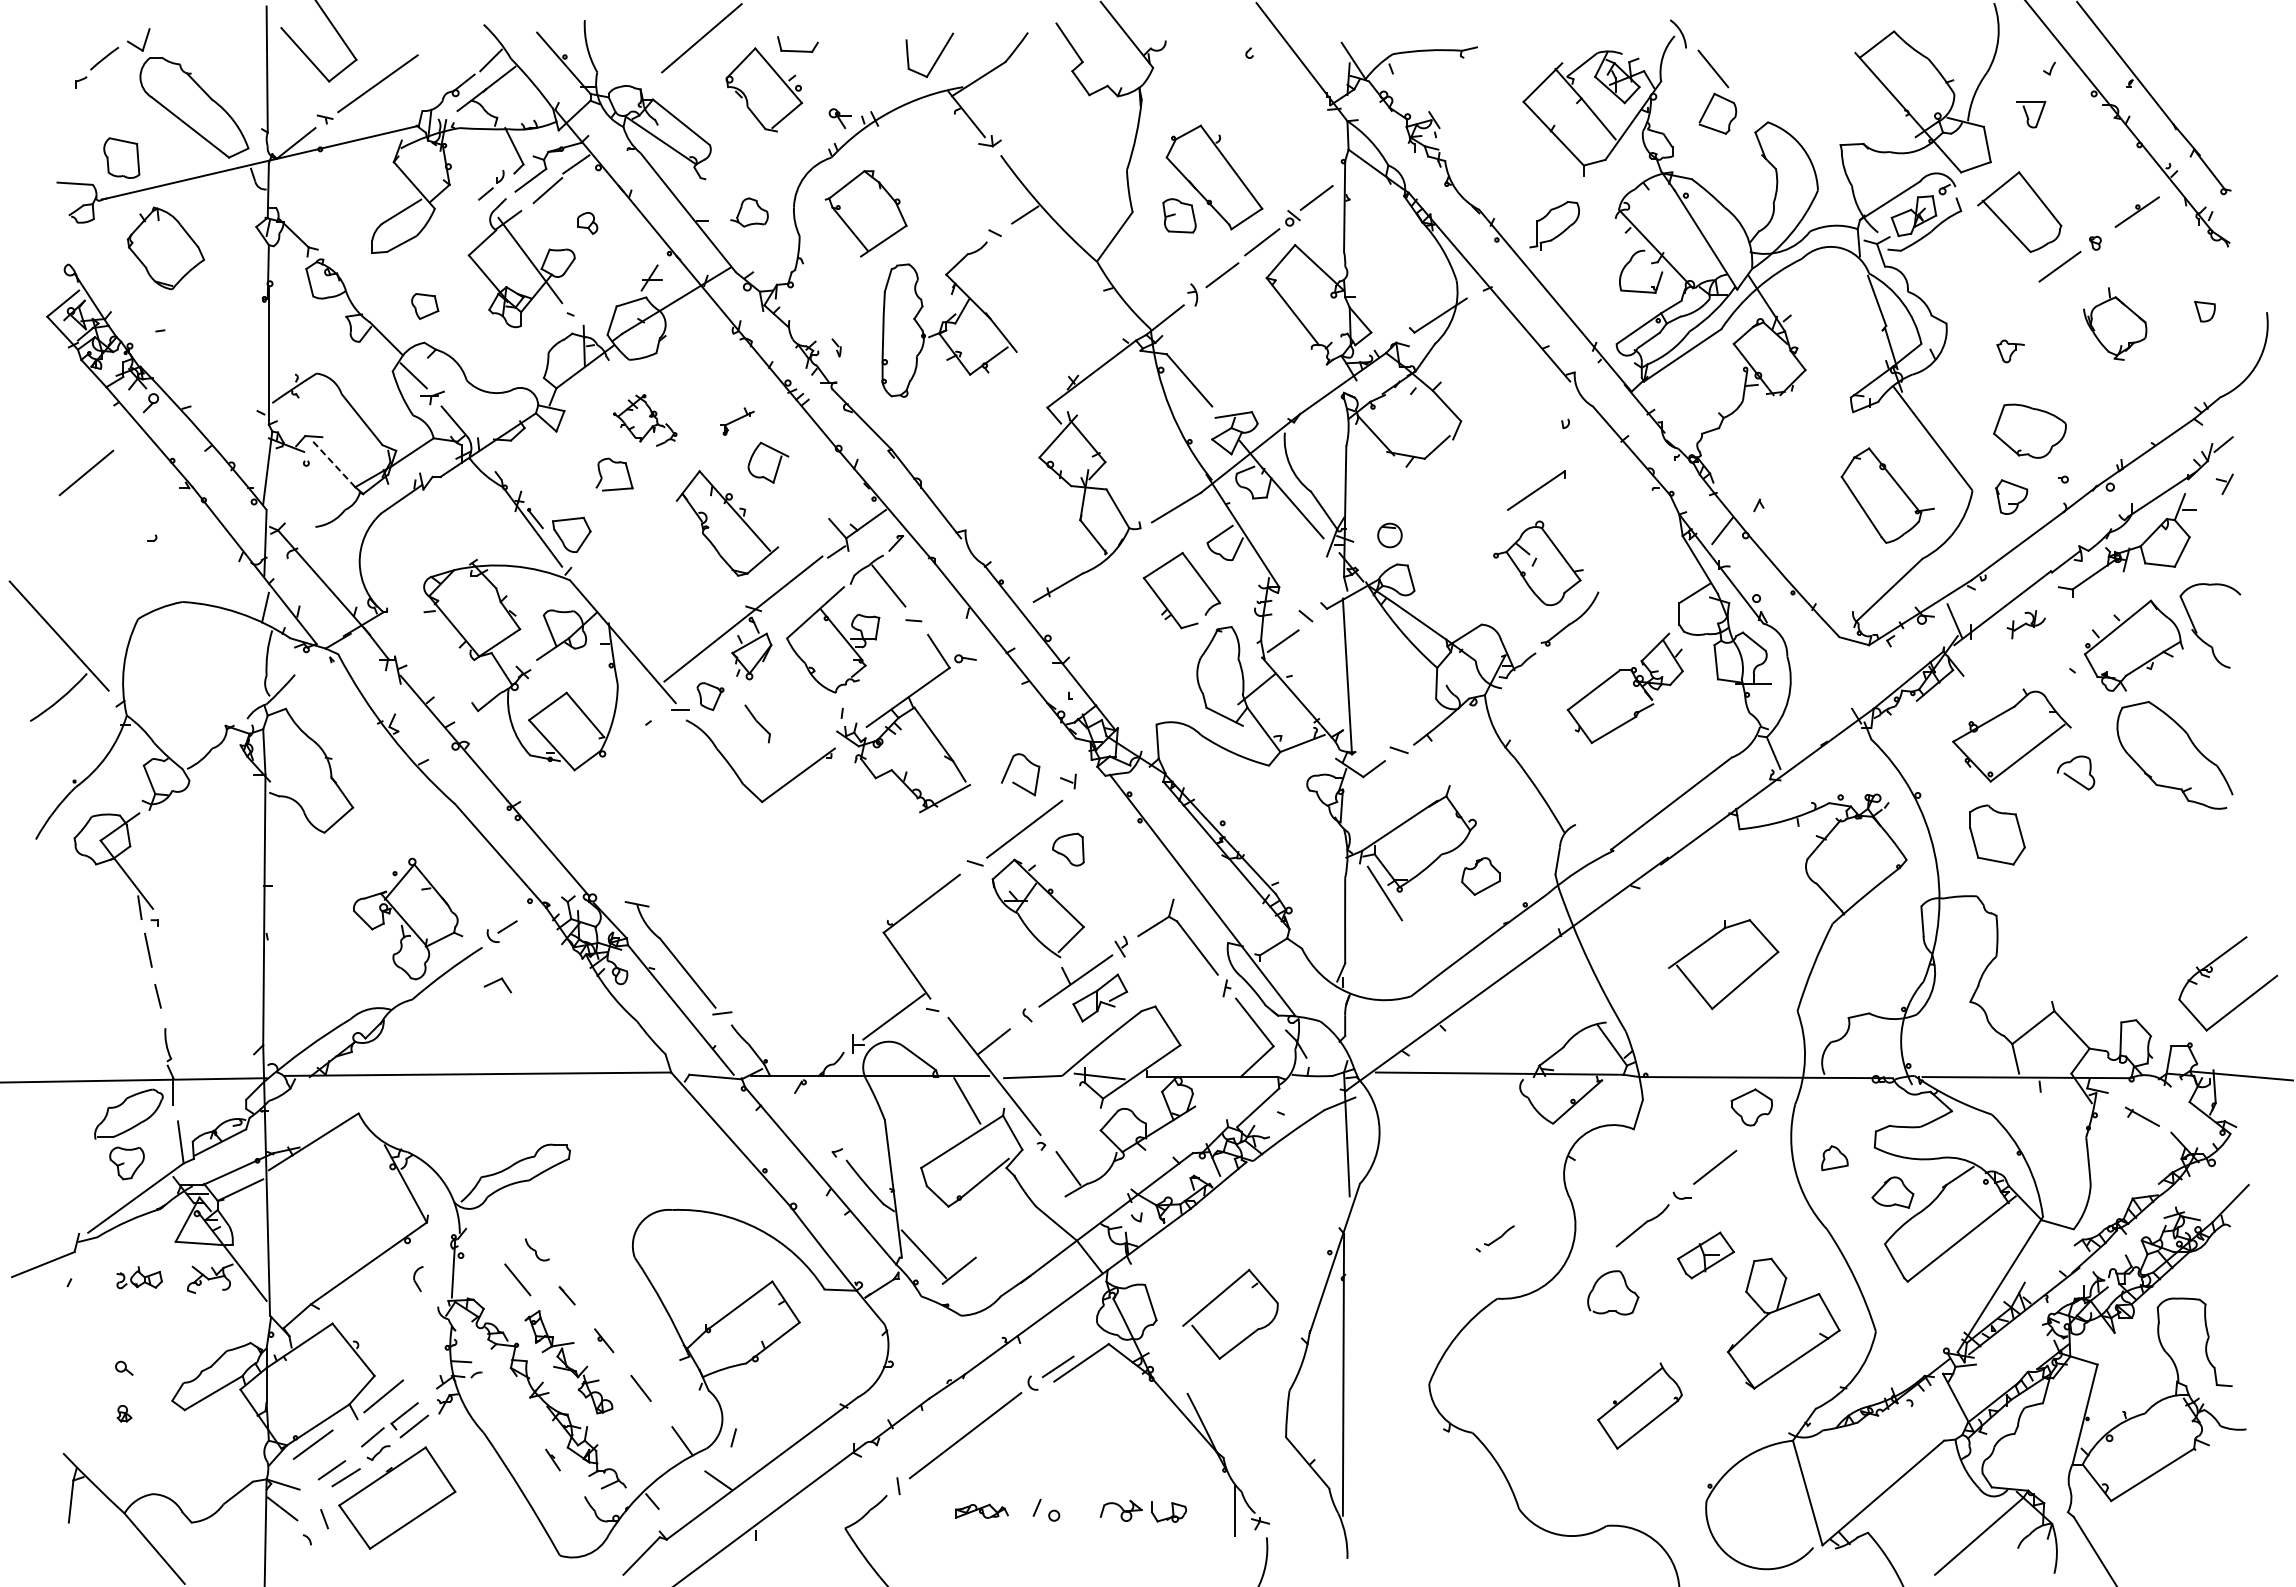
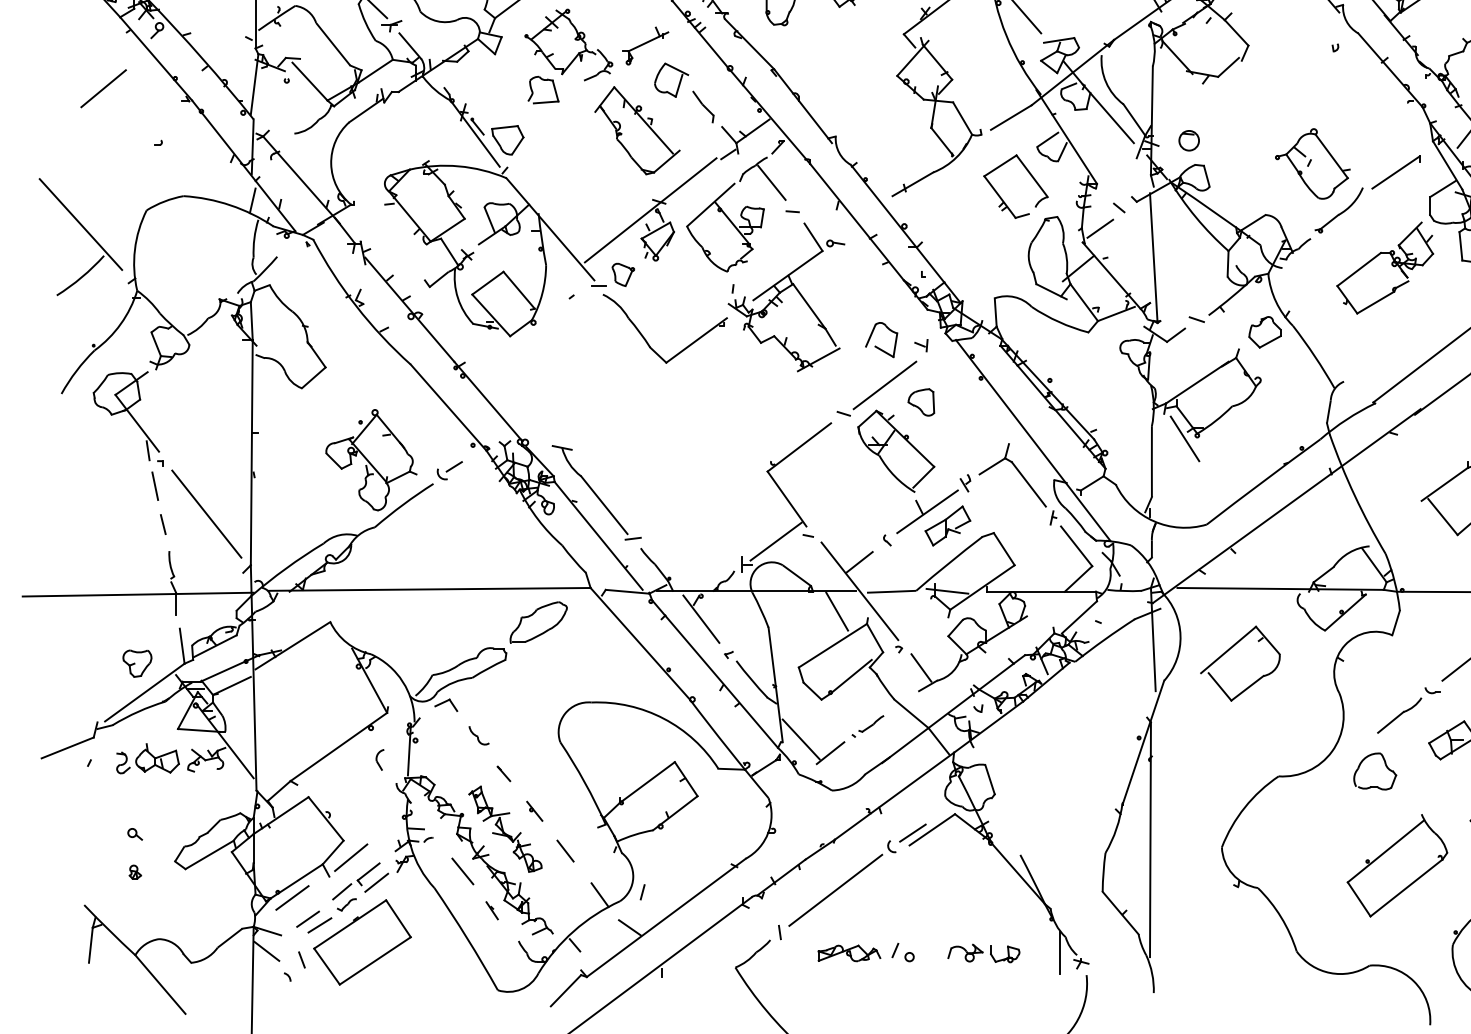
part: (645, 420) -> (569, 45), size x1.67
part: (737, 421) -> (645, 45), size x1.67
line: (334, 464) -> (310, 81), dashed -> solid
part: (1536, 490) -> (1396, 172), moved
part: (757, 723) -> (703, 106), moved
part: (1480, 876) -> (1264, 332), moved
line: (209, 983) -> (206, 513), added
part: (497, 985) -> (445, 705), moved
line: (803, 1109) -> (700, 618), added
part: (128, 1113) -> (538, 622), moved
part: (1494, 1238) -> (867, 726), moved
part: (139, 1277) -> (147, 758), size x1.67
line: (517, 1279) -> (462, 871), moved
part: (1217, 1298) -> (1229, 650), moved
part: (1639, 1405) -> (1397, 865), size x1.43
part: (981, 1511) -> (849, 953), size x1.43

